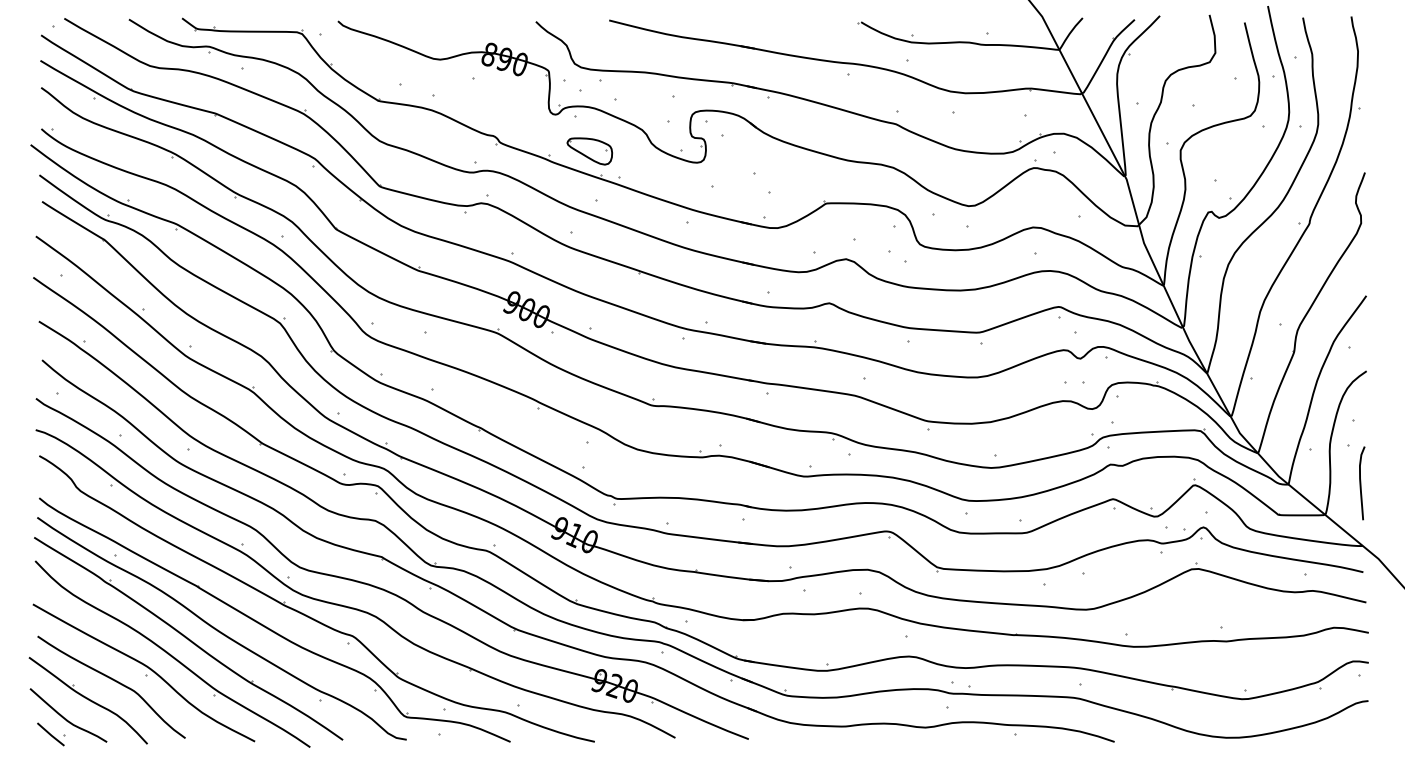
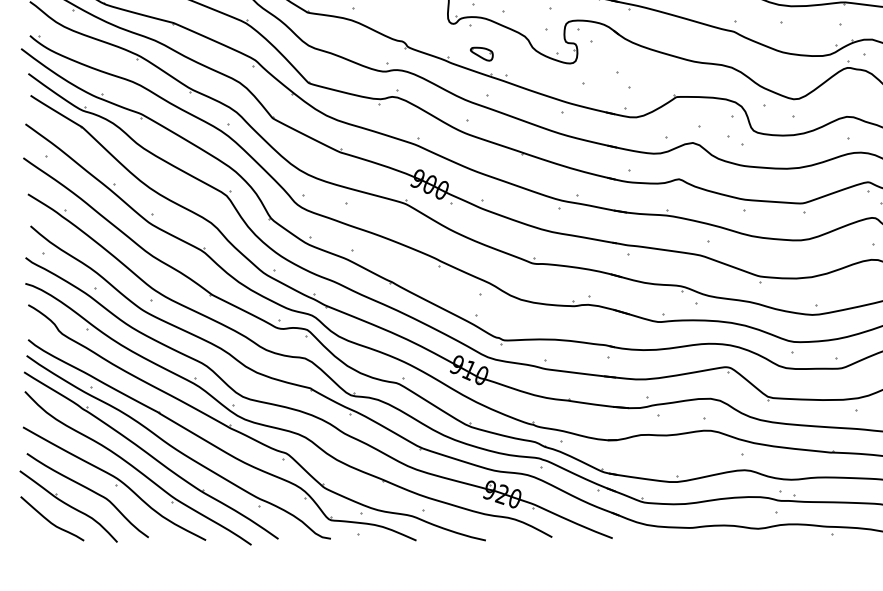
part: (589, 151) -> (481, 54), size x0.6
part: (51, 734) -> (38, 534), removed

